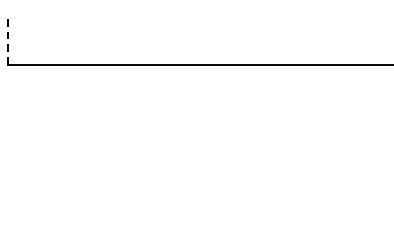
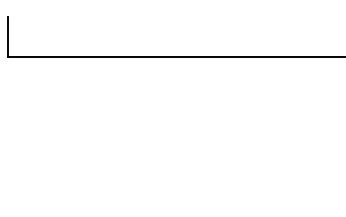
line: (8, 42) -> (7, 37), dashed -> solid

